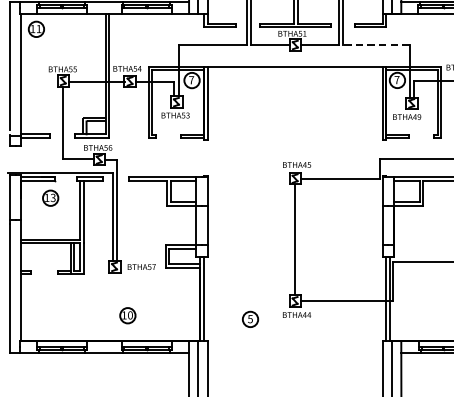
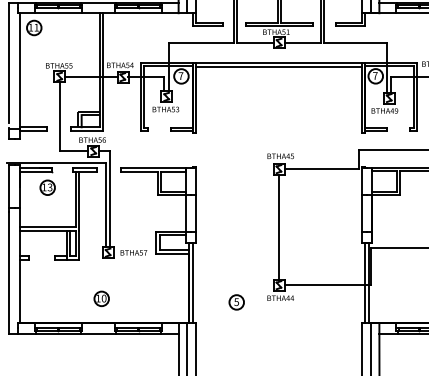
line: (376, 45) -> (355, 43), dashed -> solid
line: (294, 70) -> (278, 66), added
part: (127, 315) -> (101, 298), moved

